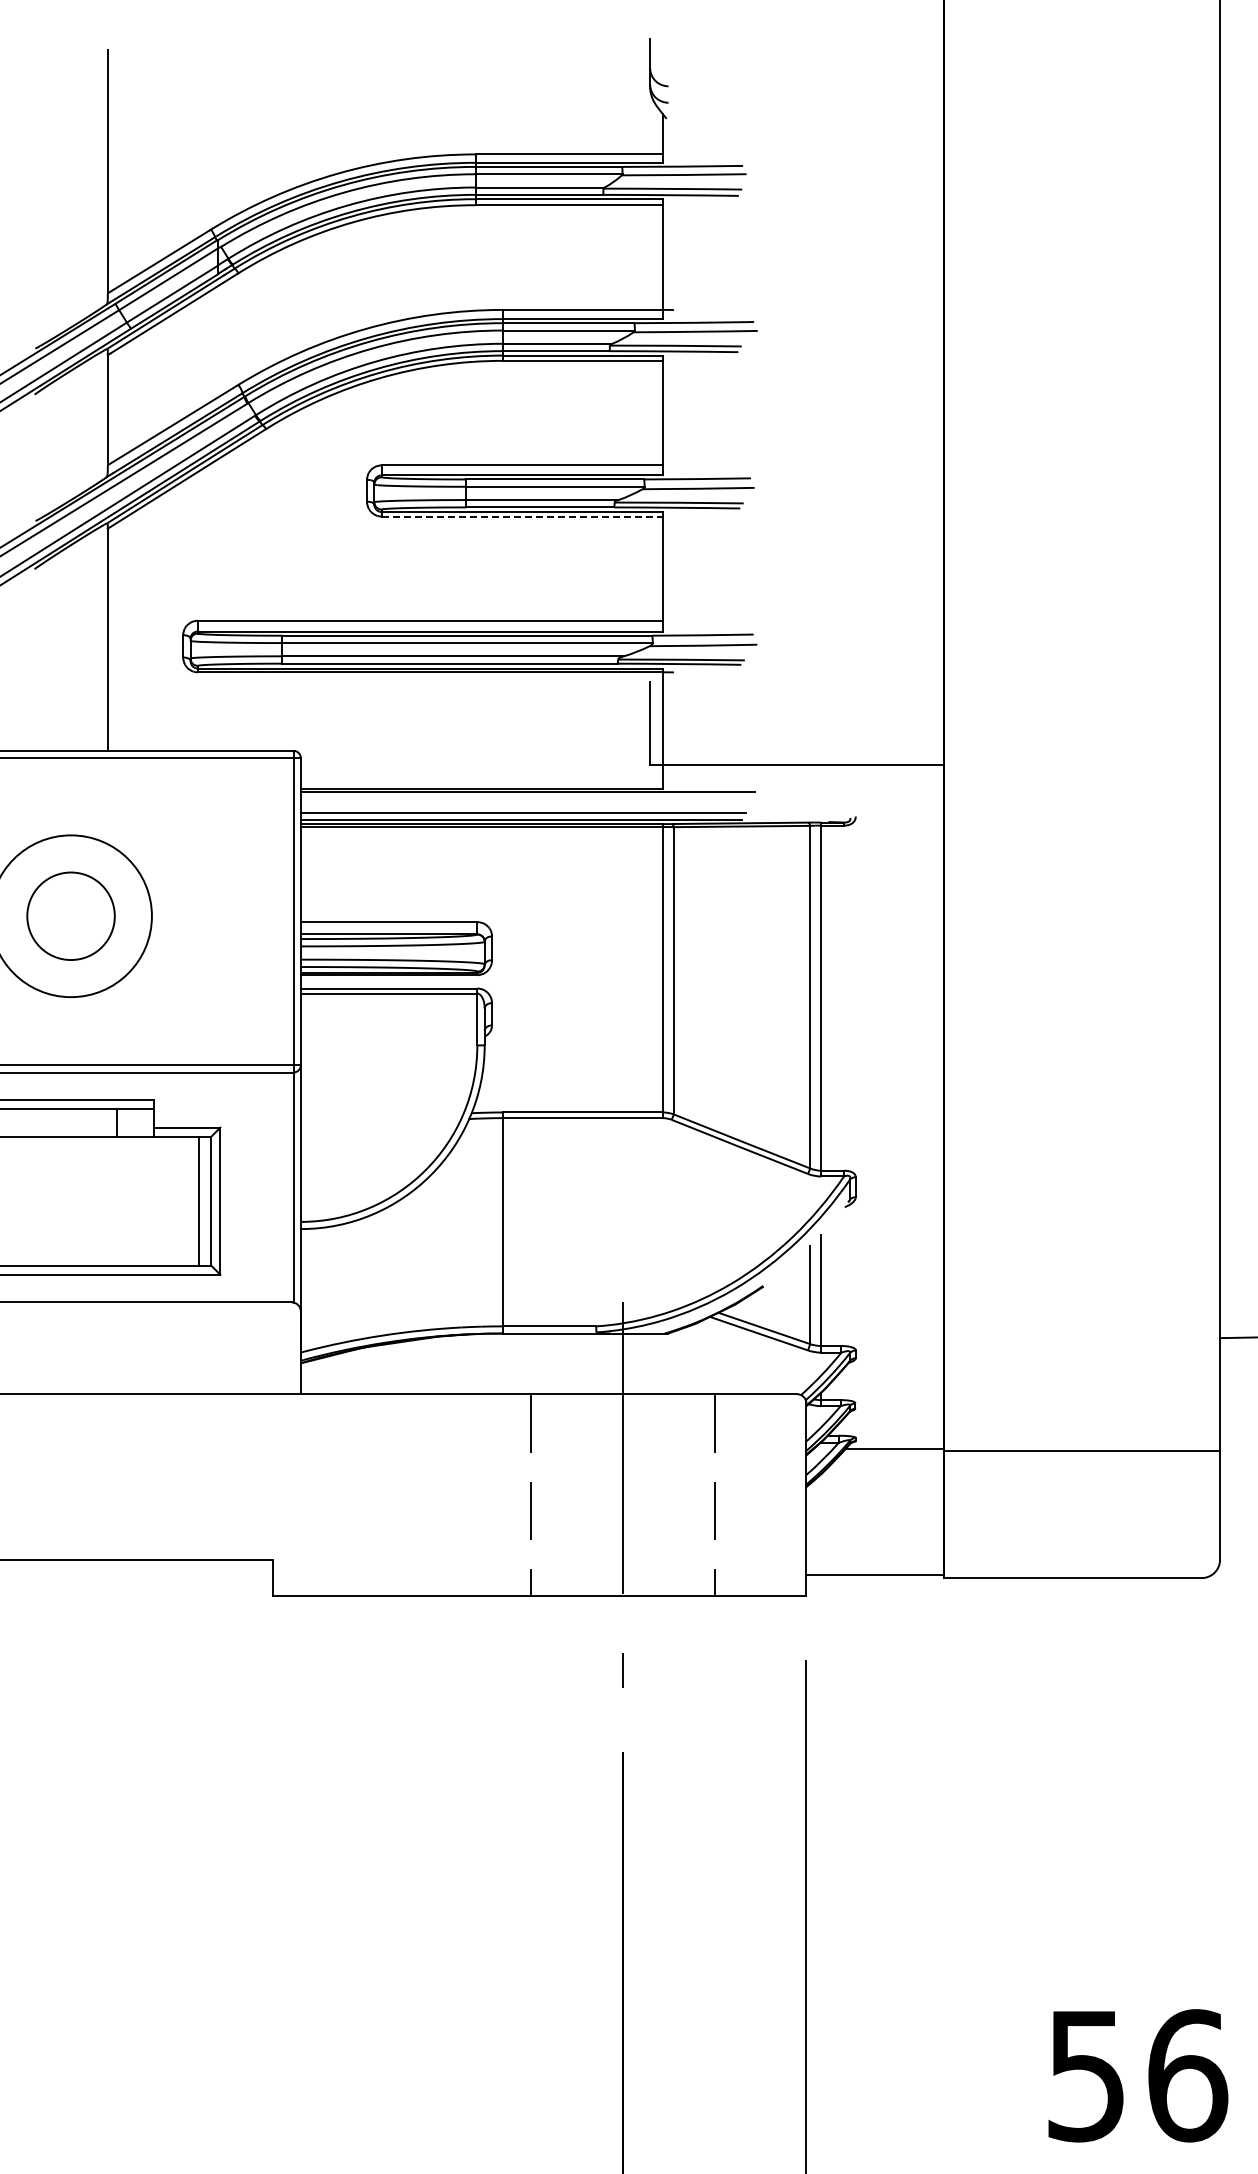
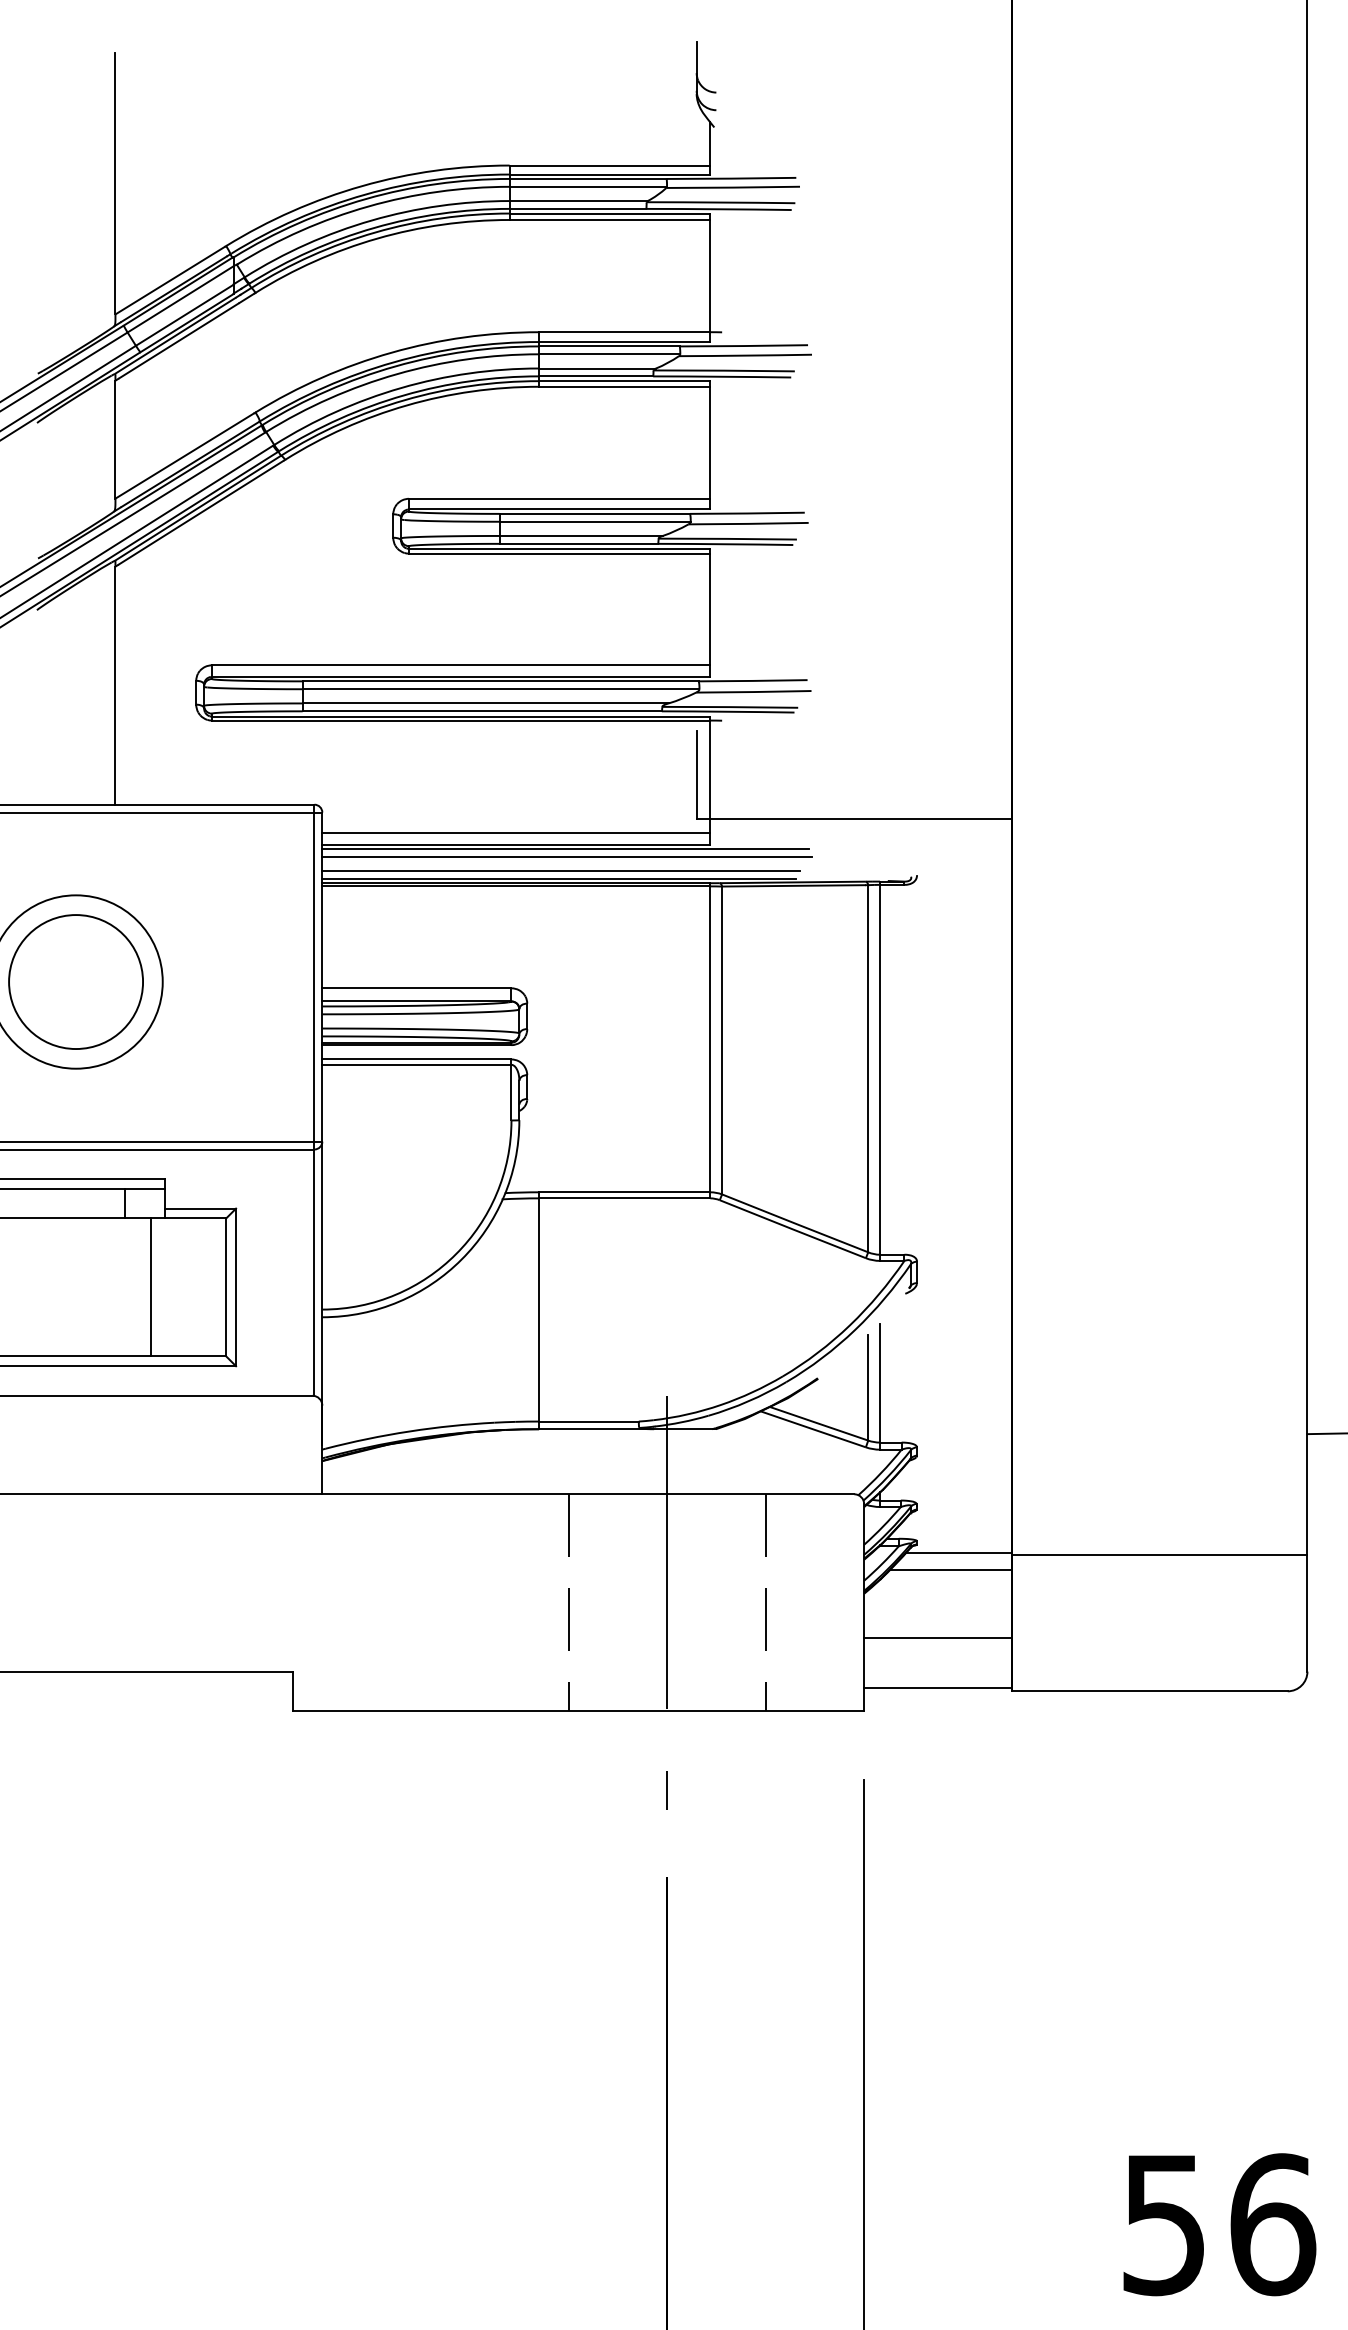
line: (522, 516) -> (559, 553), dashed -> solid
line: (481, 777) -> (515, 833), added
line: (528, 799) -> (566, 856), added
circle: (70, 915) -> (75, 981), size x1.43
line: (199, 1200) -> (151, 1286), moved
line: (887, 1464) -> (951, 1569), added
line: (875, 1528) -> (938, 1638), added

